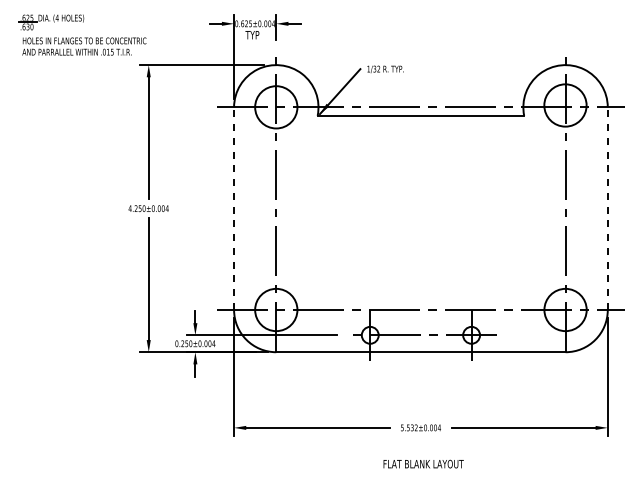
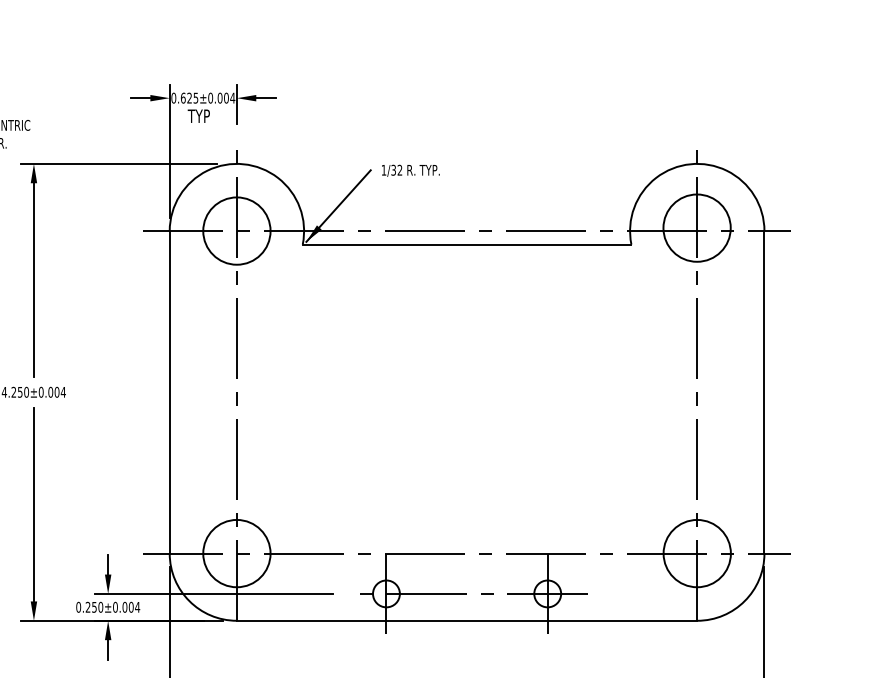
line: (234, 208) -> (170, 392), dashed -> solid
line: (607, 208) -> (763, 392), dashed -> solid

